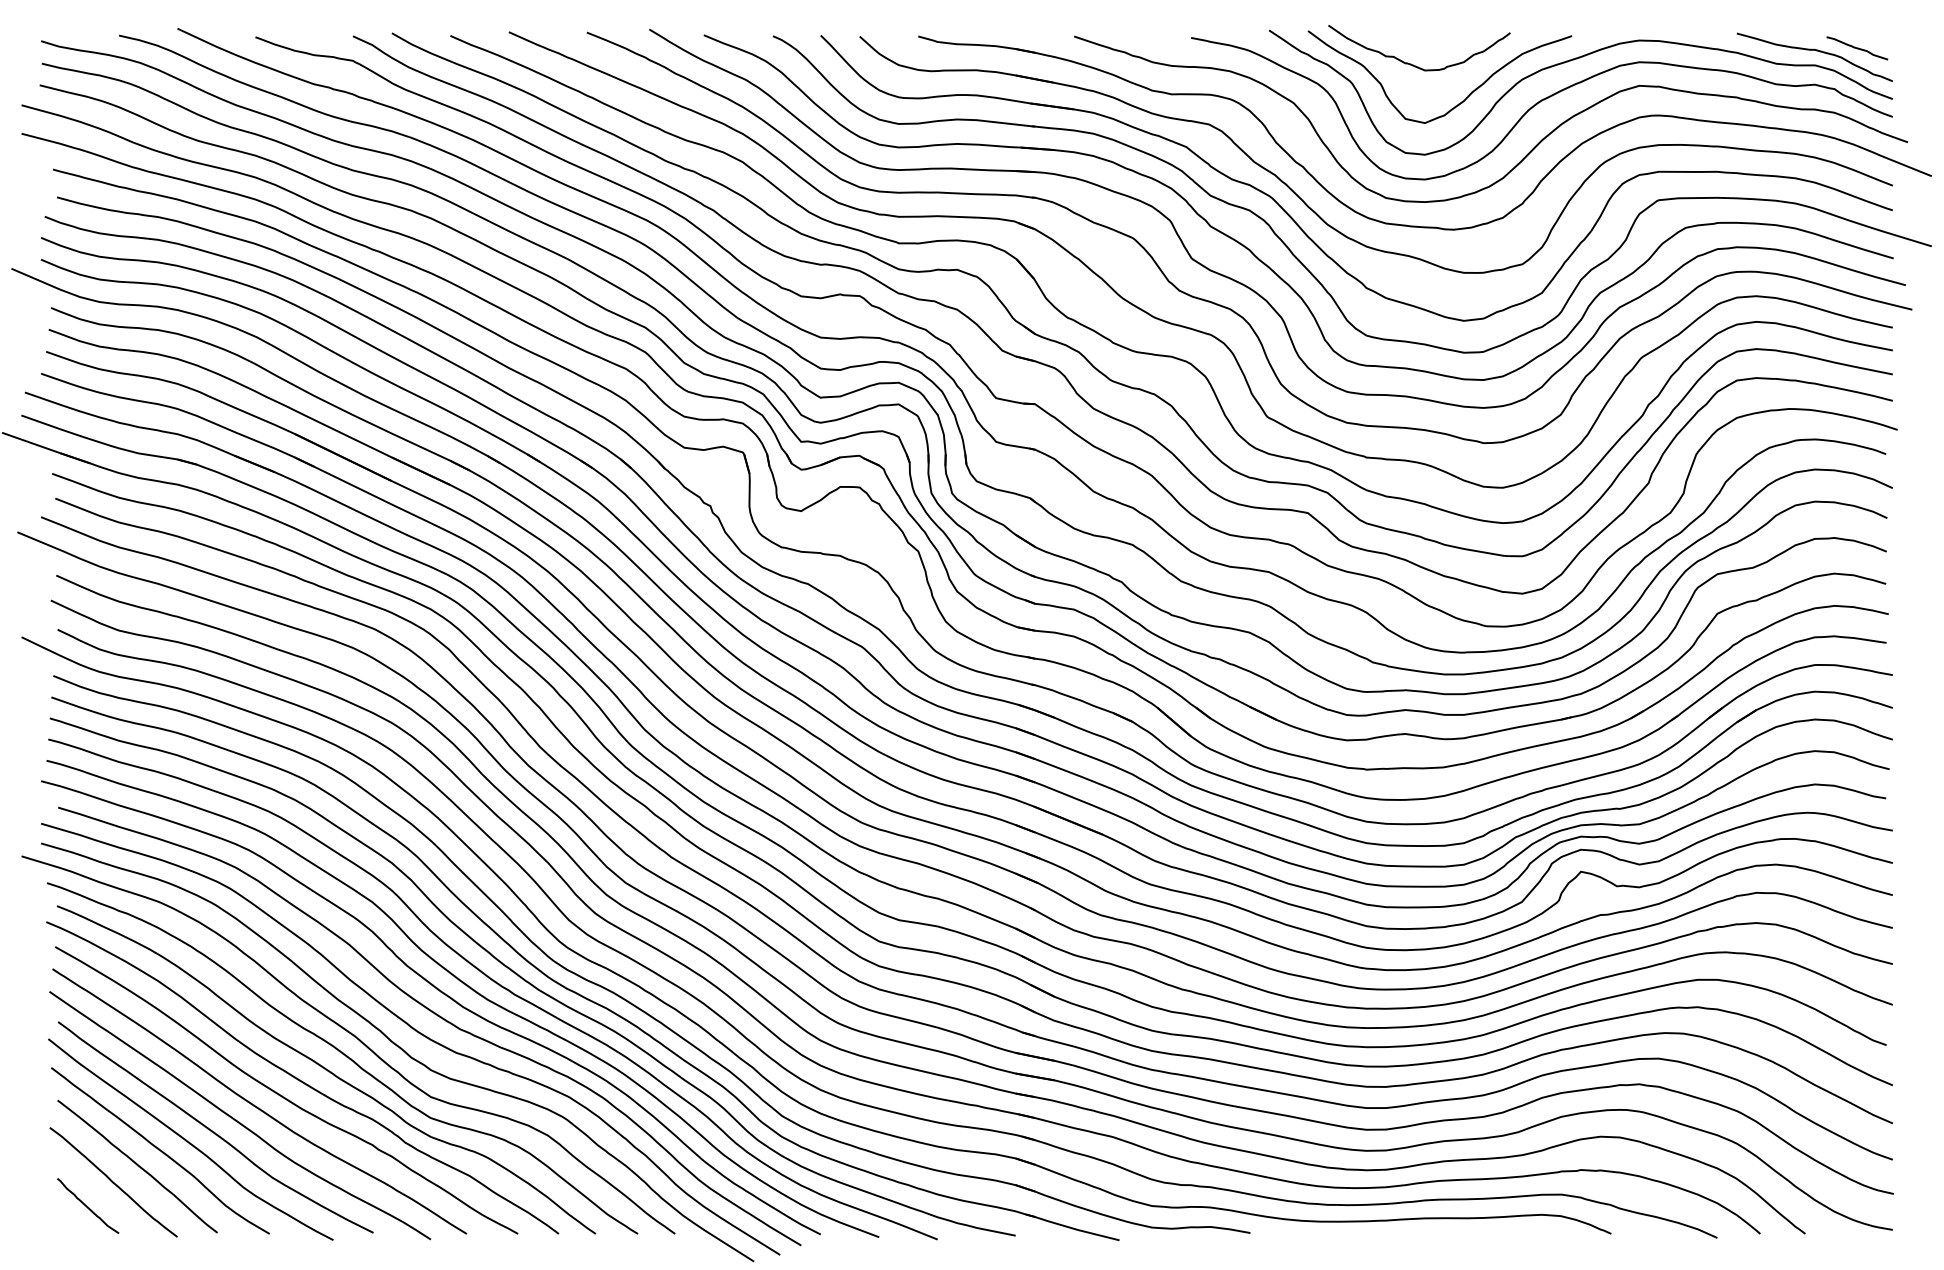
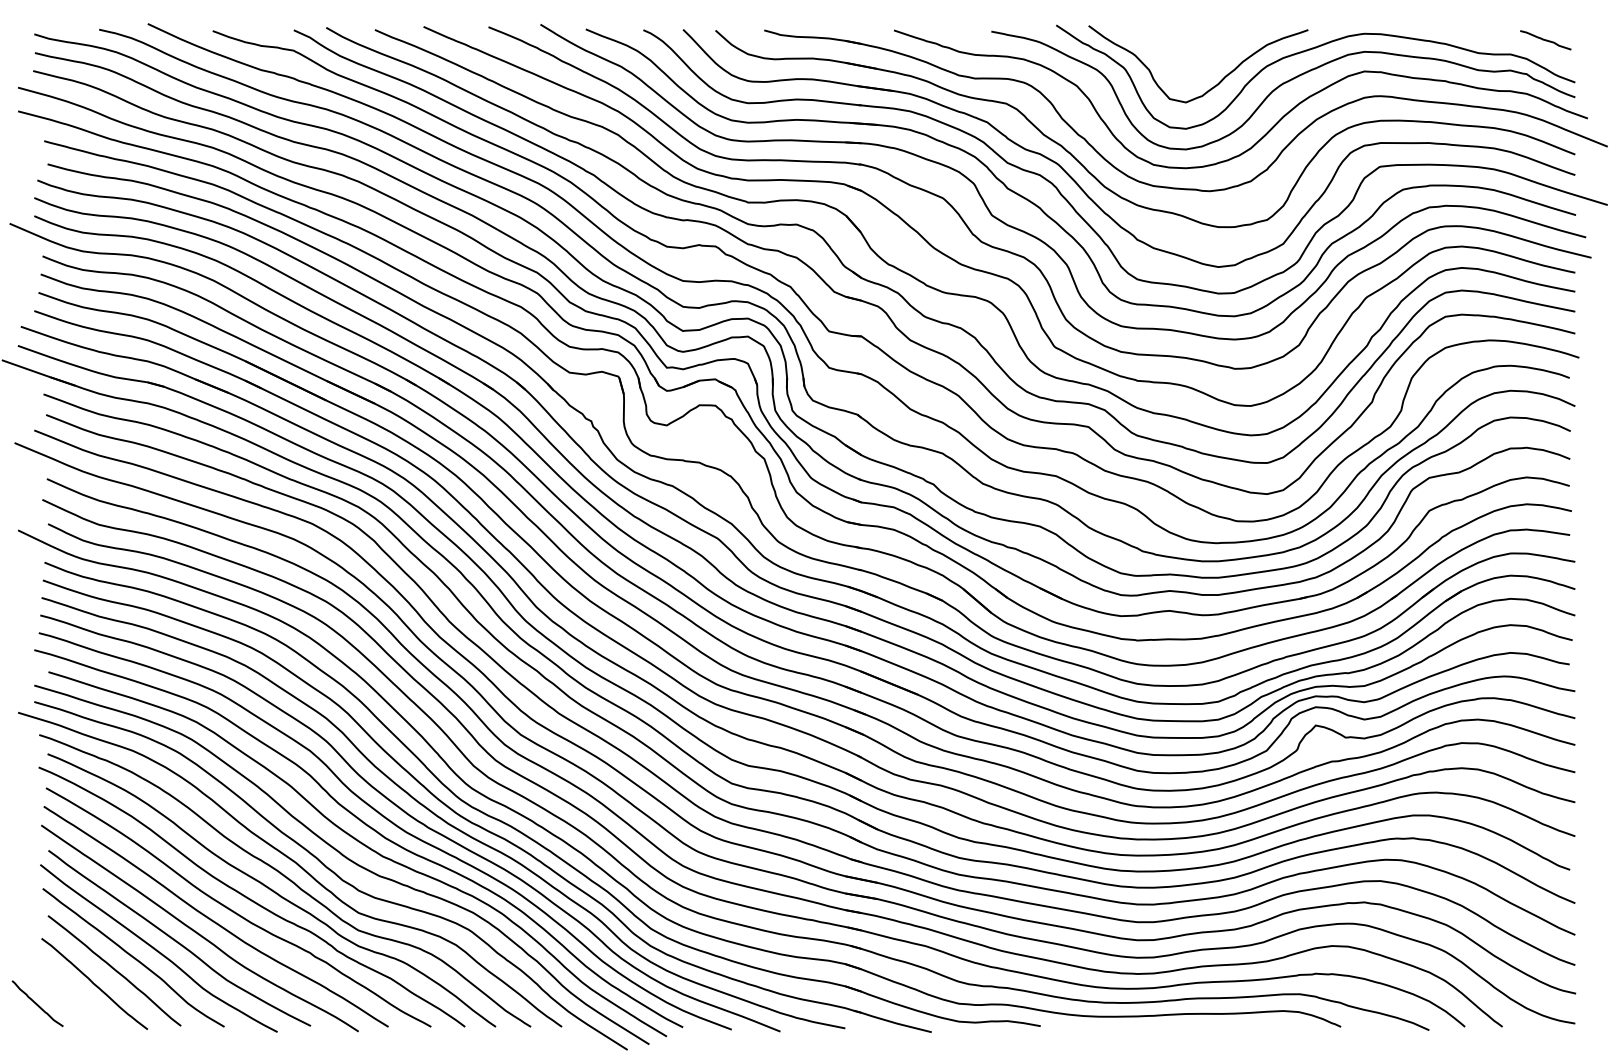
curve: (1816, 51) -> (1511, 42), removed
curve: (1411, 63) -> (1174, 52), removed
curve: (87, 1205) -> (37, 1003), moved

